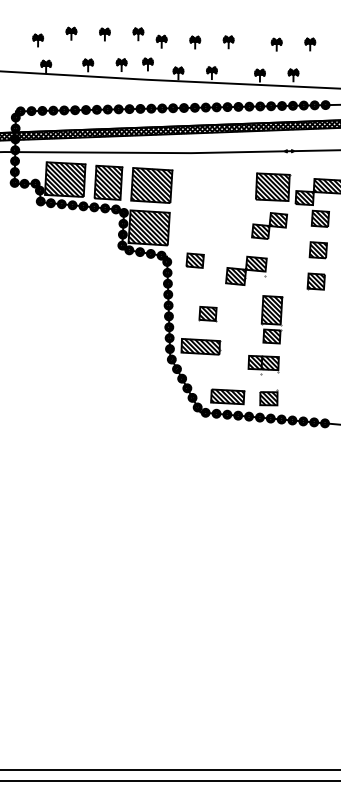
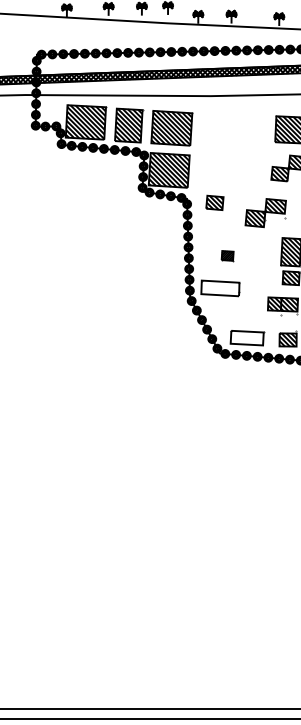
part: (207, 314) -> (227, 256), size x0.7
hatch: (200, 346) -> (220, 288), removed
hatch: (227, 396) -> (246, 337), removed

